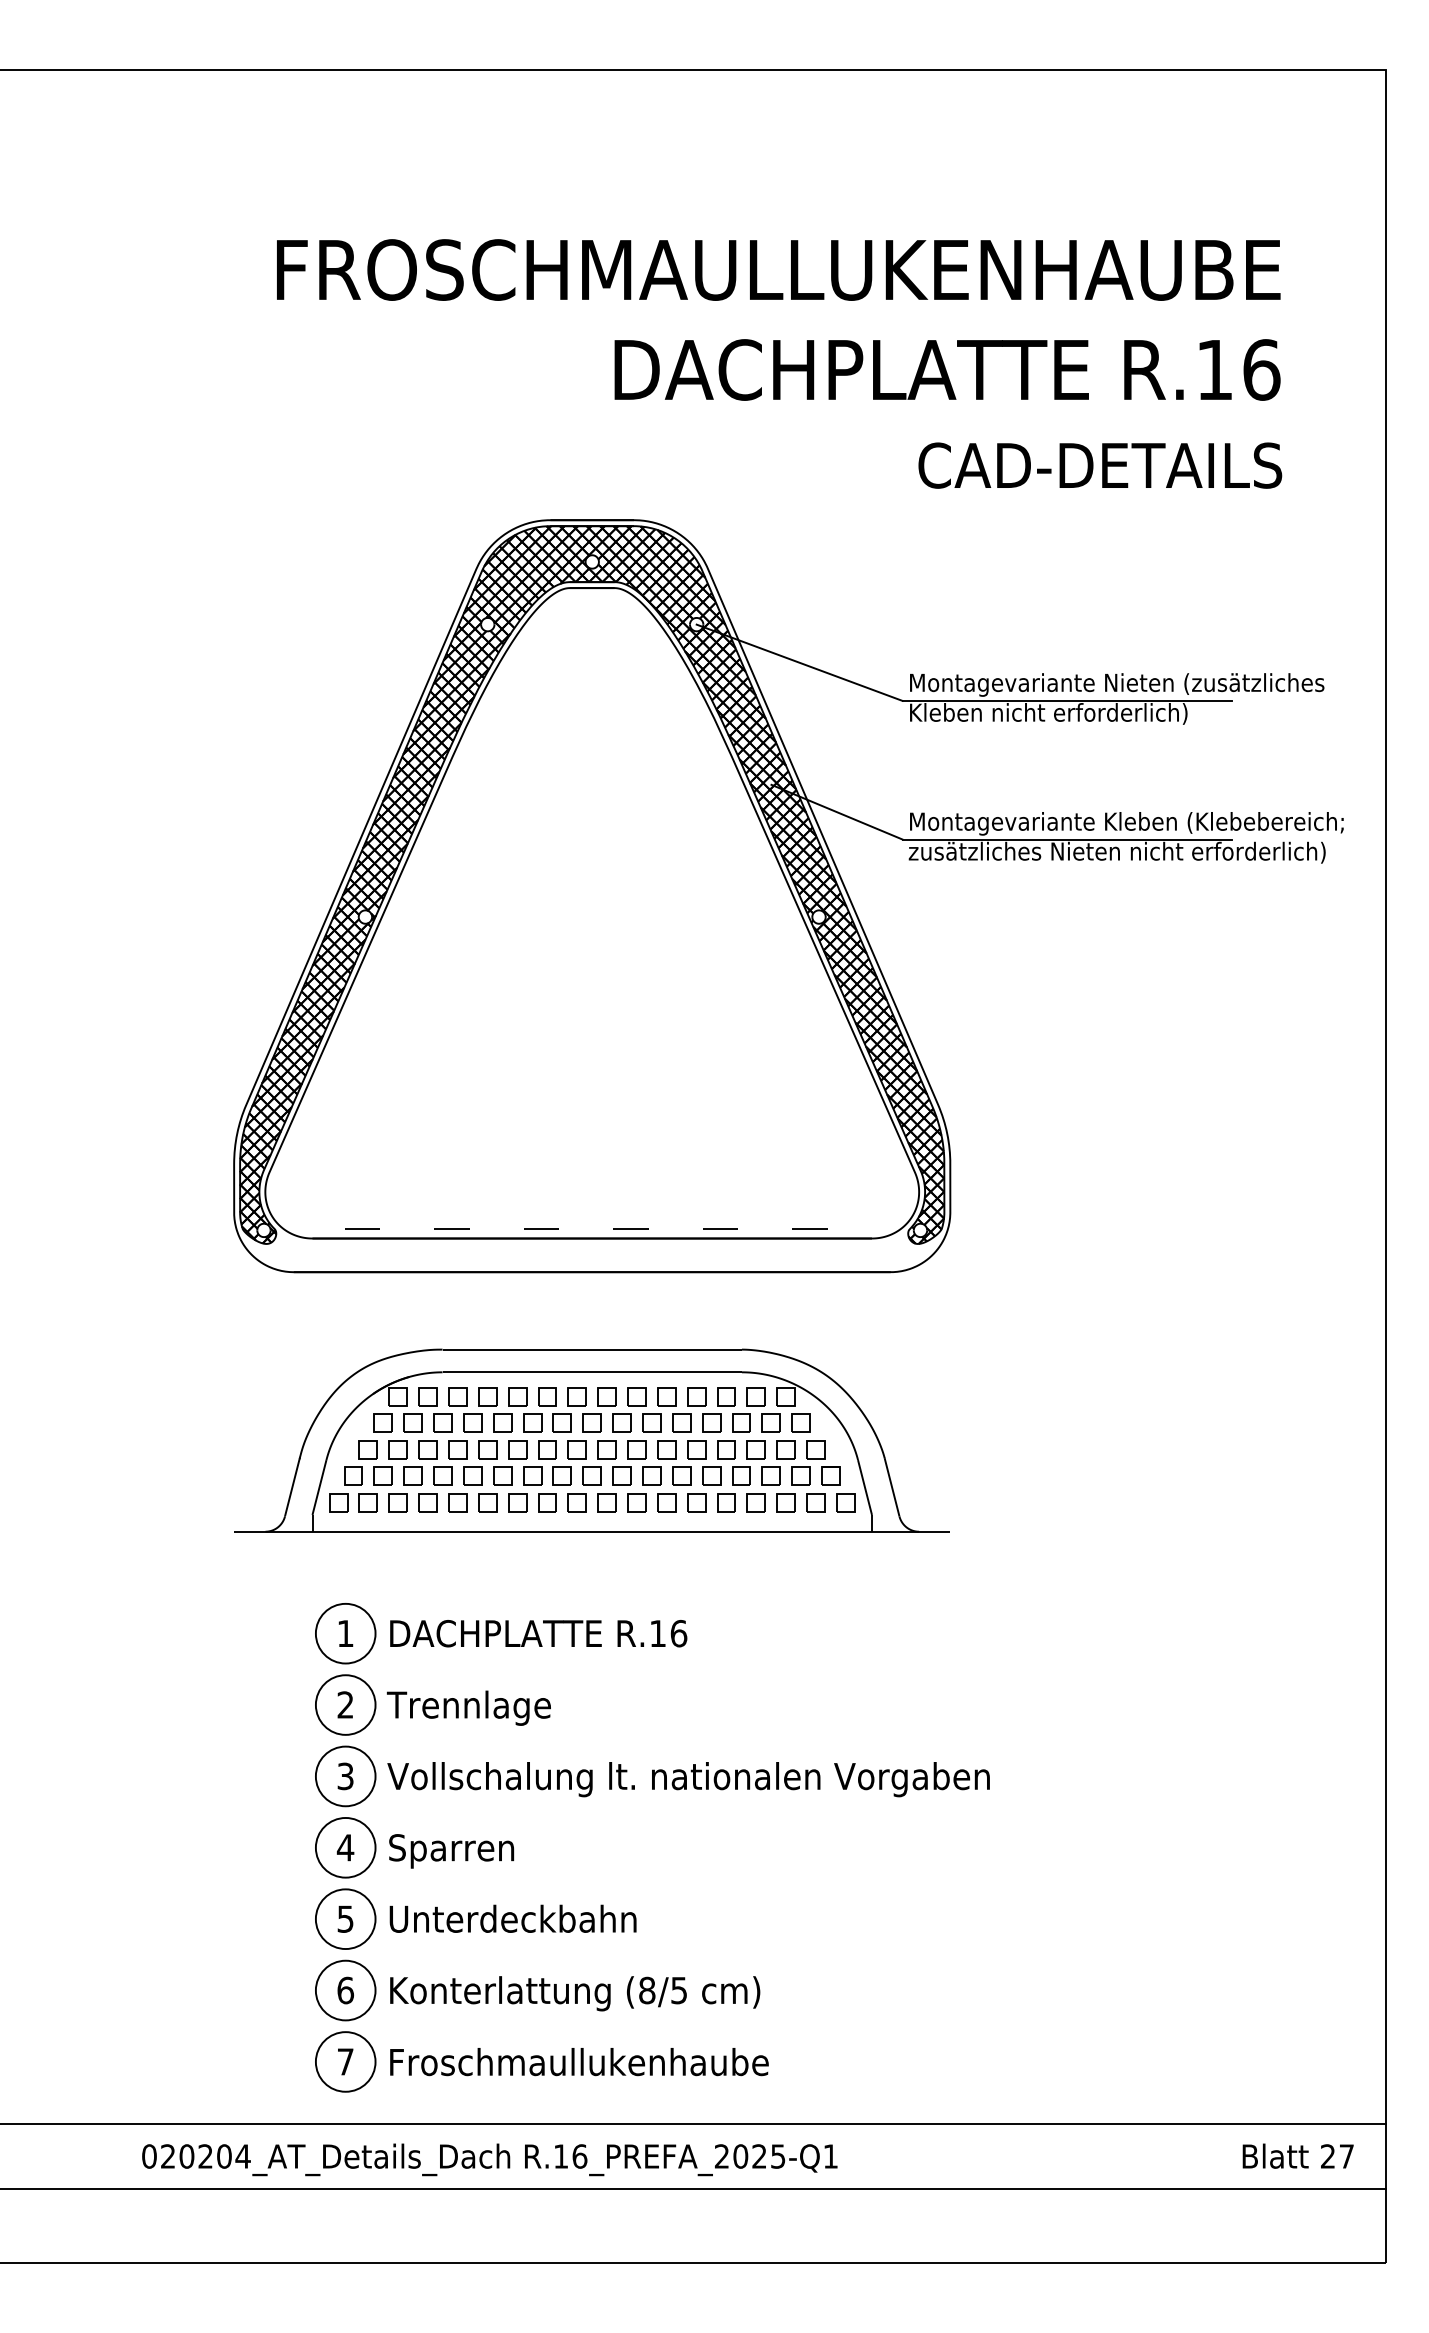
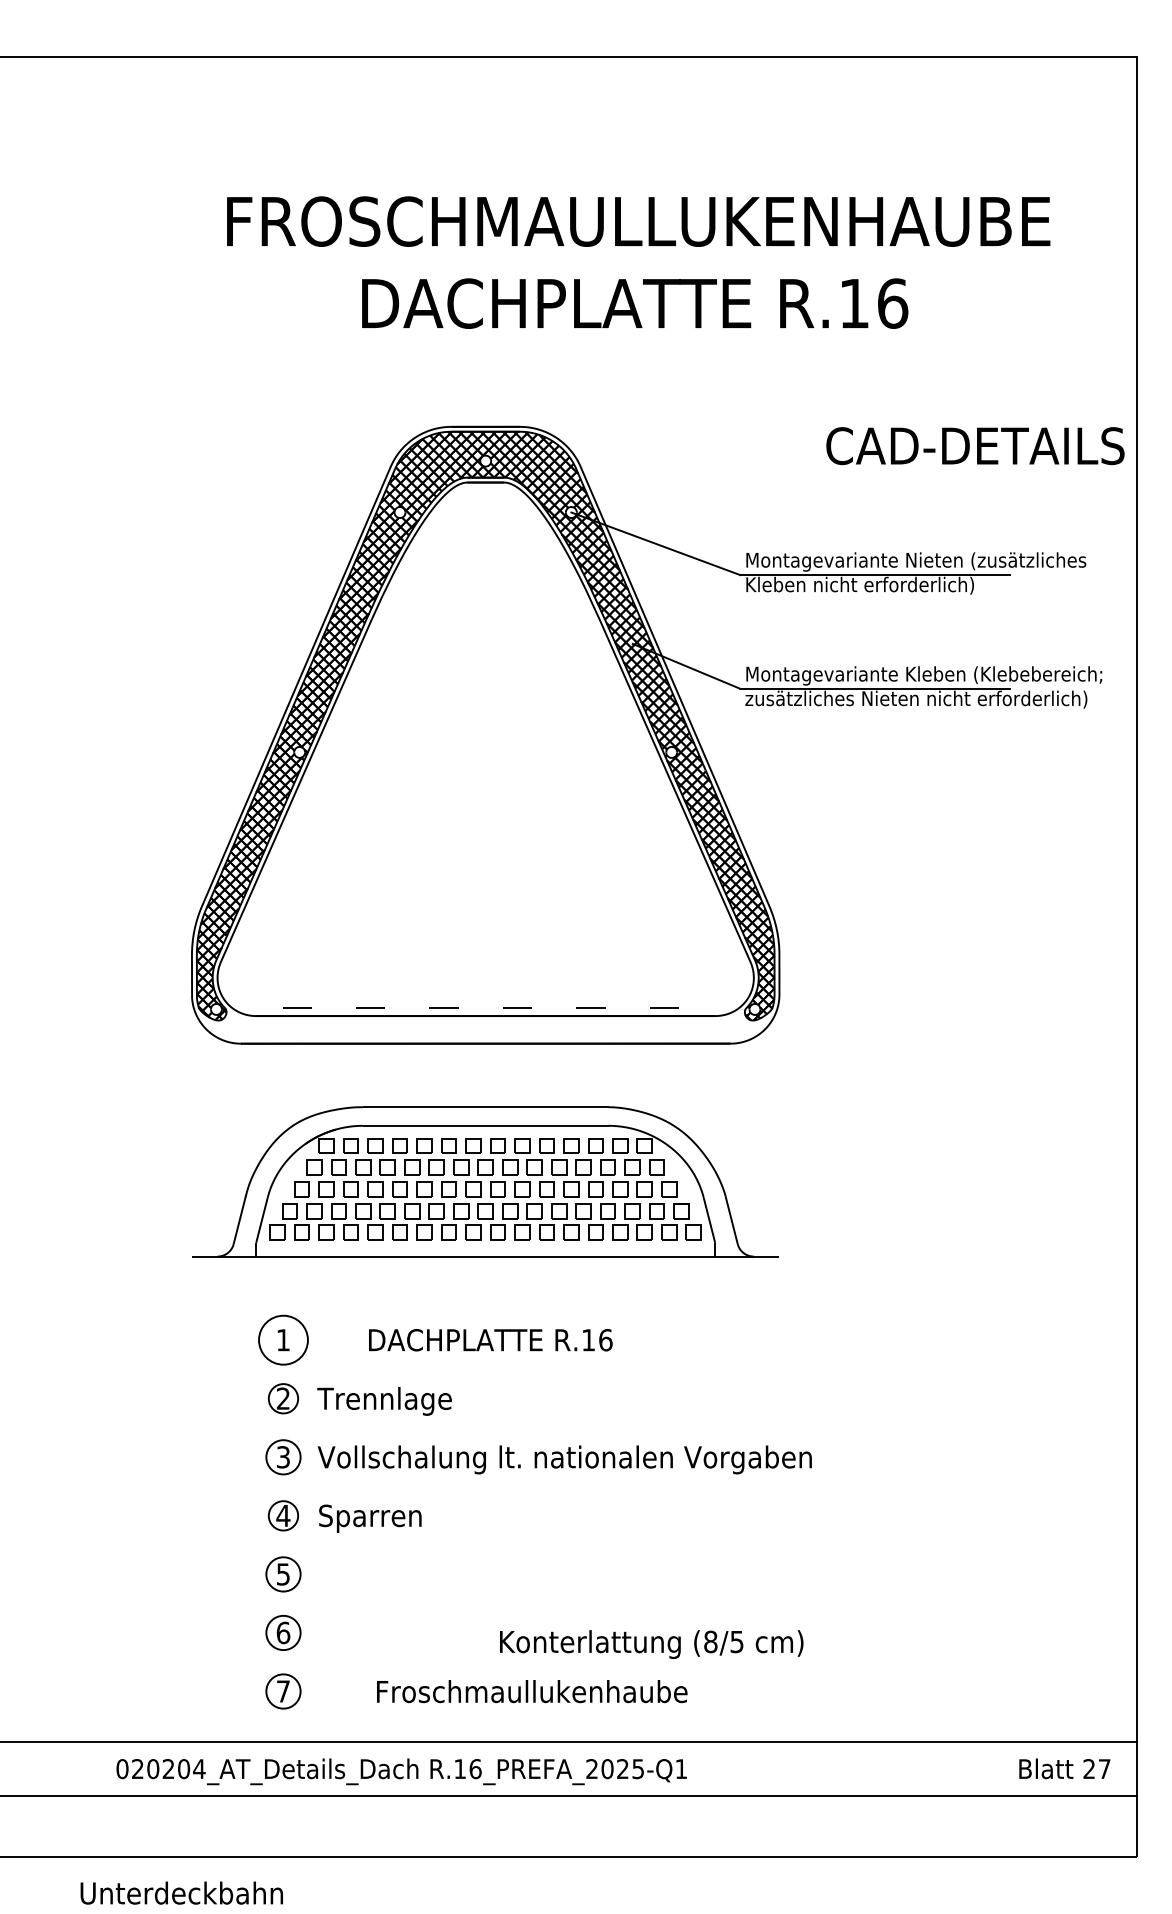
text: (947, 369) -> (635, 303), moved
text: (1100, 466) -> (975, 446), moved
text: (538, 1634) -> (490, 1340), moved
circle: (345, 1704) -> (283, 1398), size x0.6
circle: (345, 1775) -> (283, 1456), size x0.7
circle: (345, 1847) -> (283, 1515), size x0.6
circle: (345, 1918) -> (283, 1573), size x0.7
text: (512, 1918) -> (181, 1892), moved
circle: (345, 1990) -> (283, 1632), size x0.7
text: (574, 1993) -> (651, 1644), moved
circle: (345, 2061) -> (283, 1691), size x0.7
text: (579, 2061) -> (532, 1691), moved

